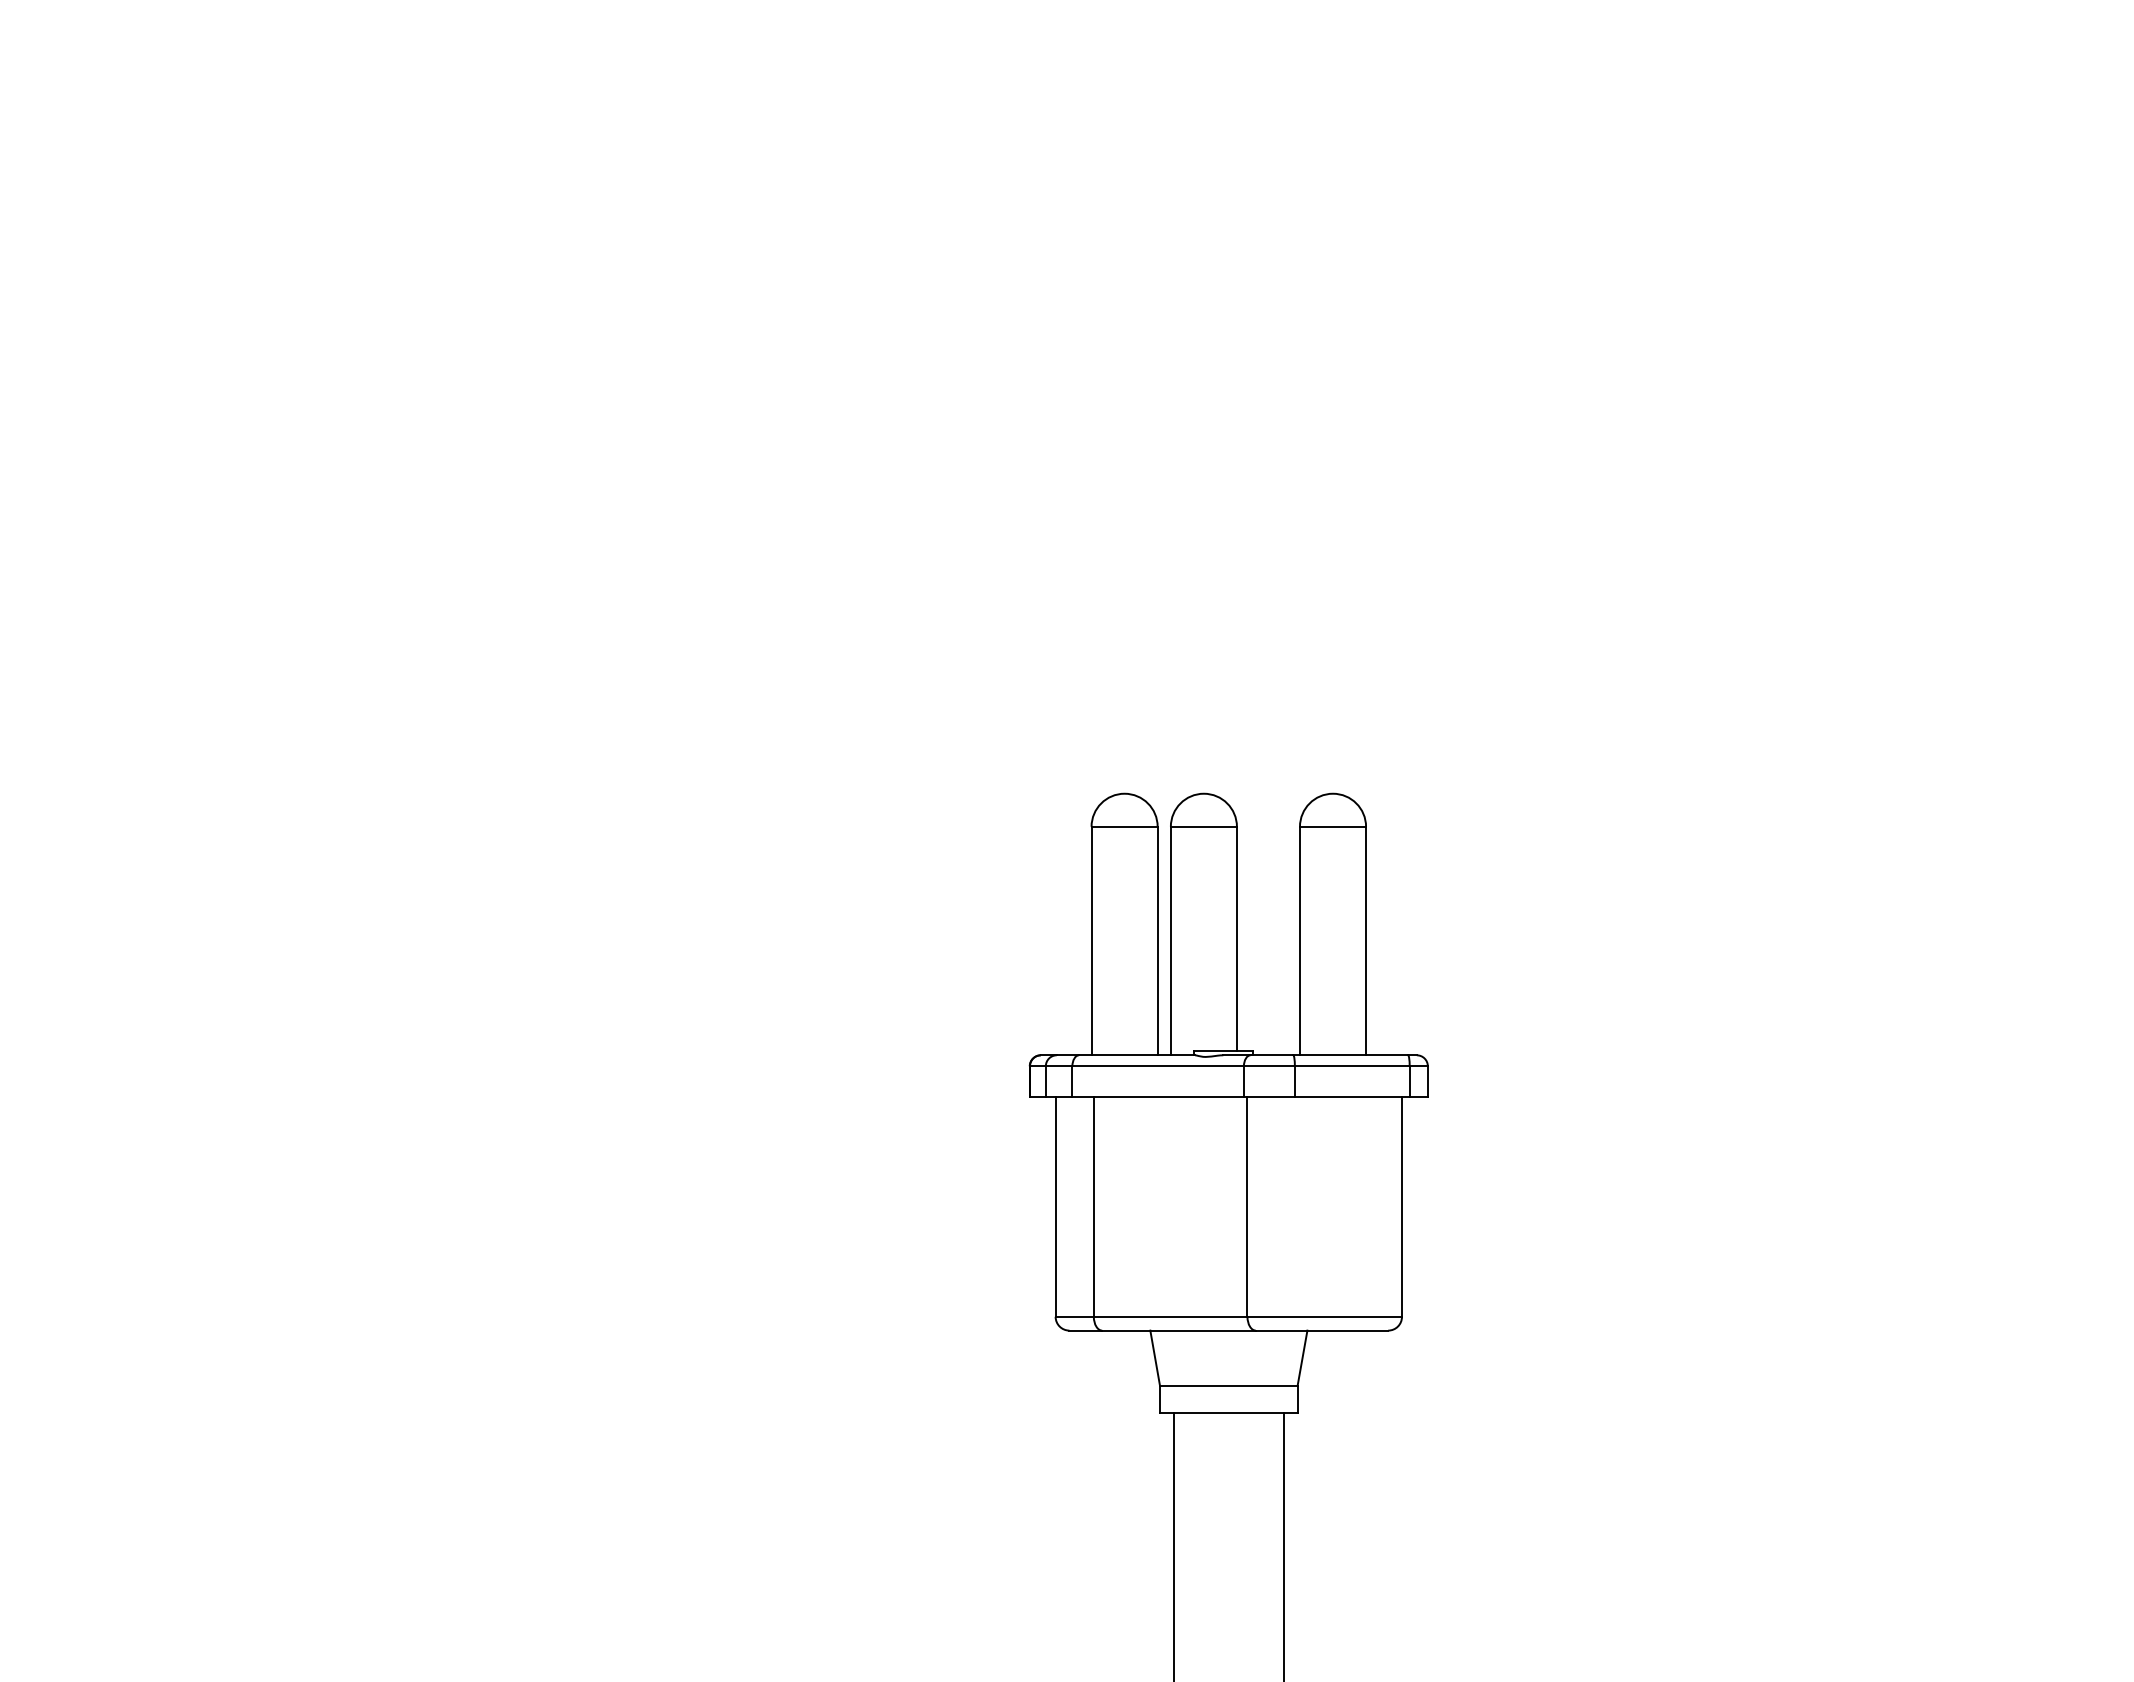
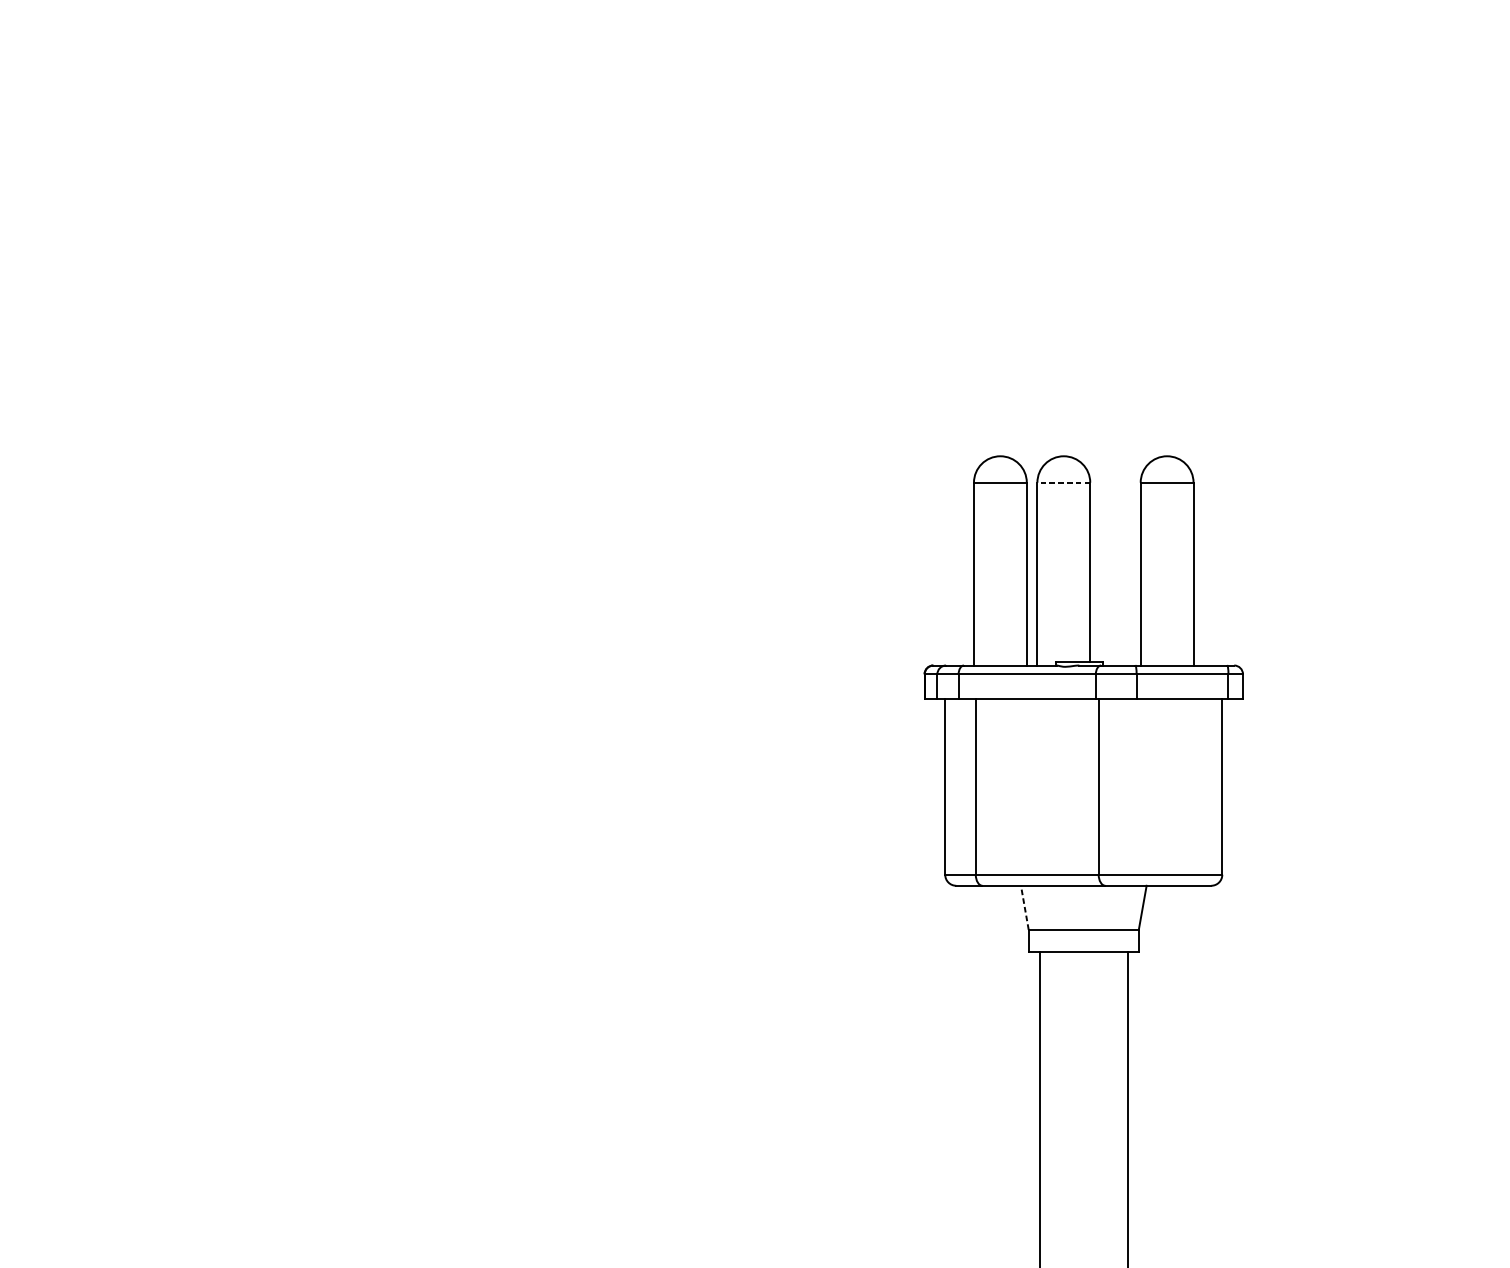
line: (1203, 826) -> (1063, 482), solid -> dashed
line: (1155, 1358) -> (1025, 908), solid -> dashed

